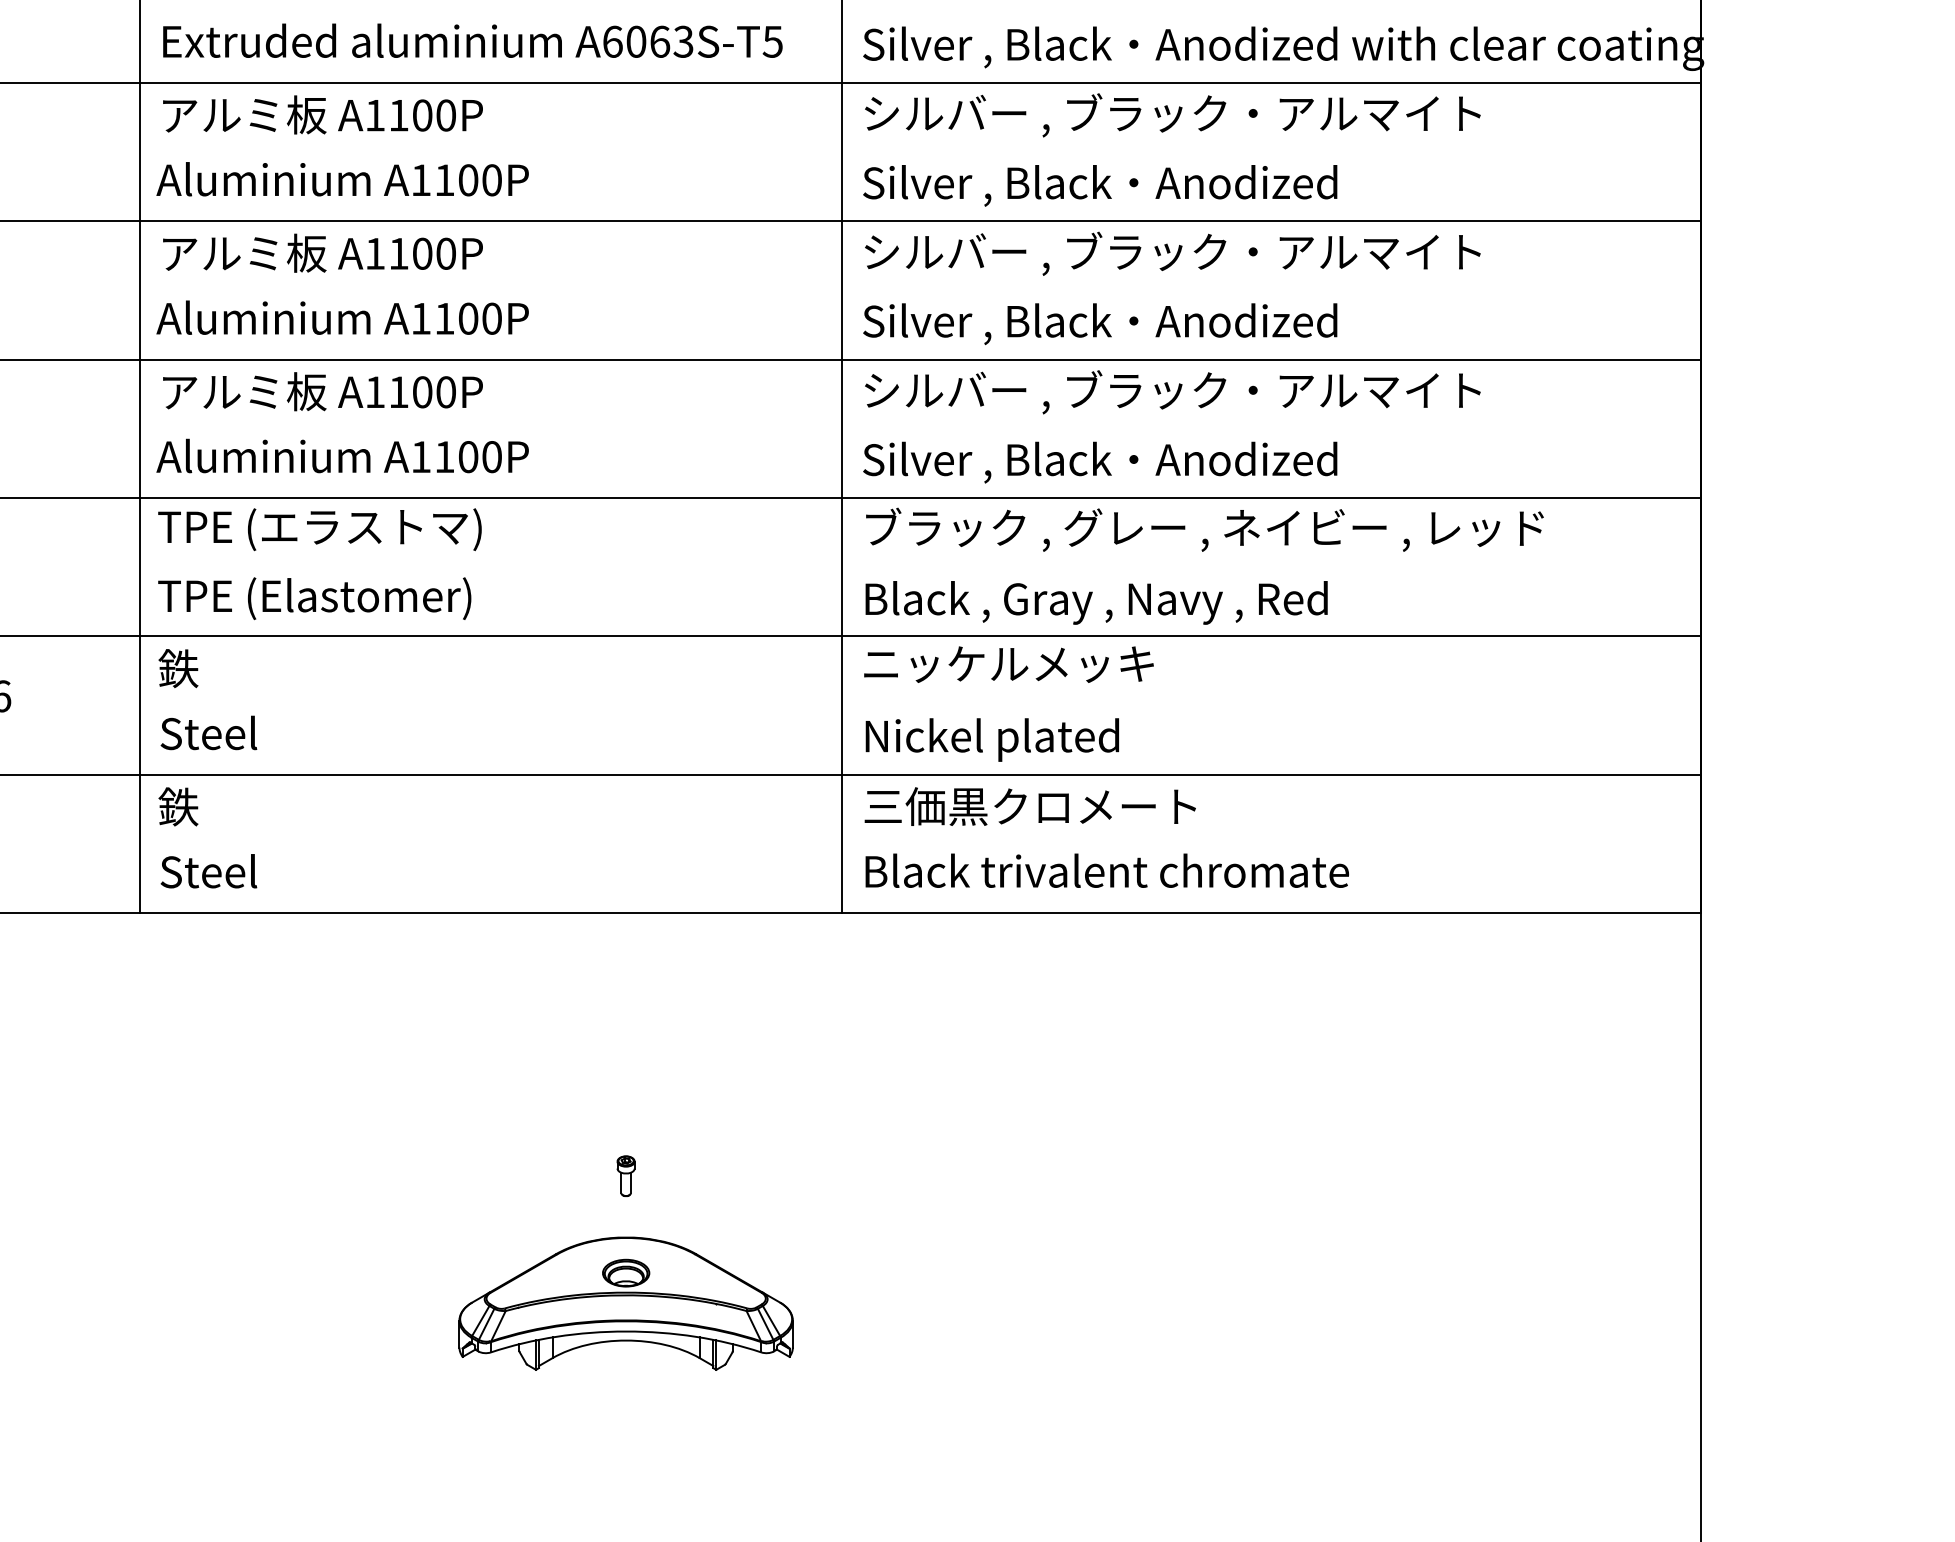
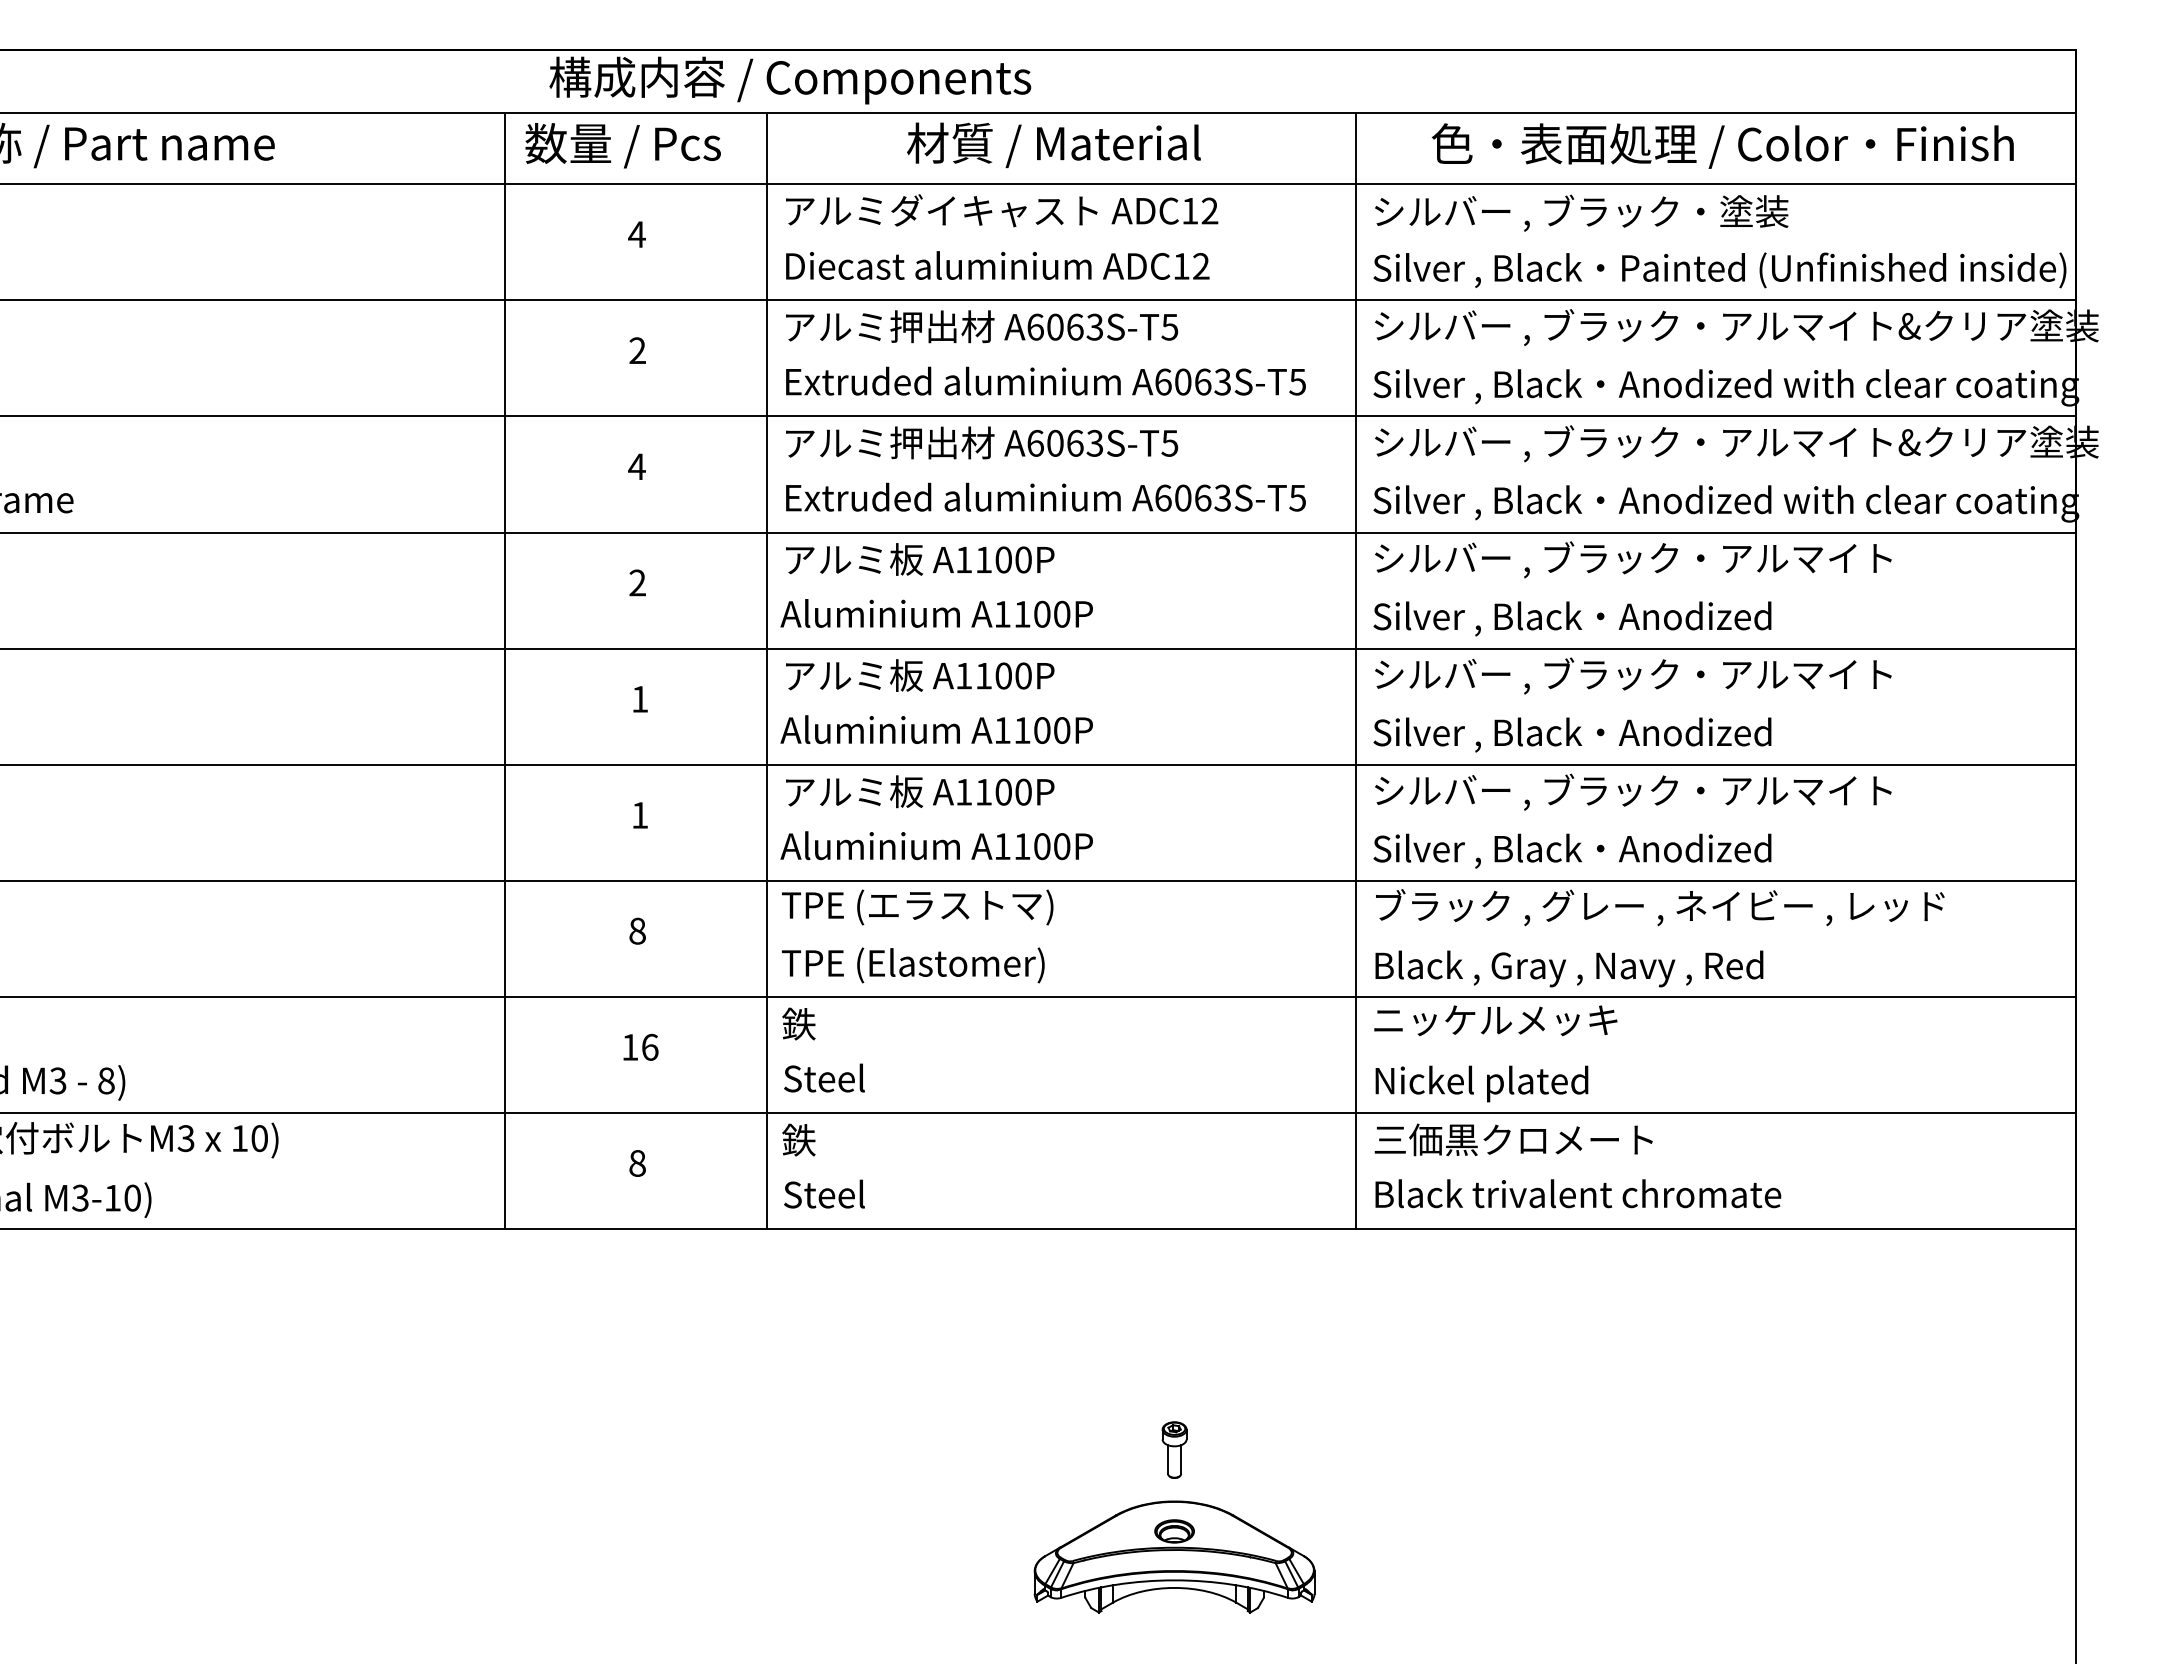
part: (626, 1175) -> (1174, 1449), size x1.67

